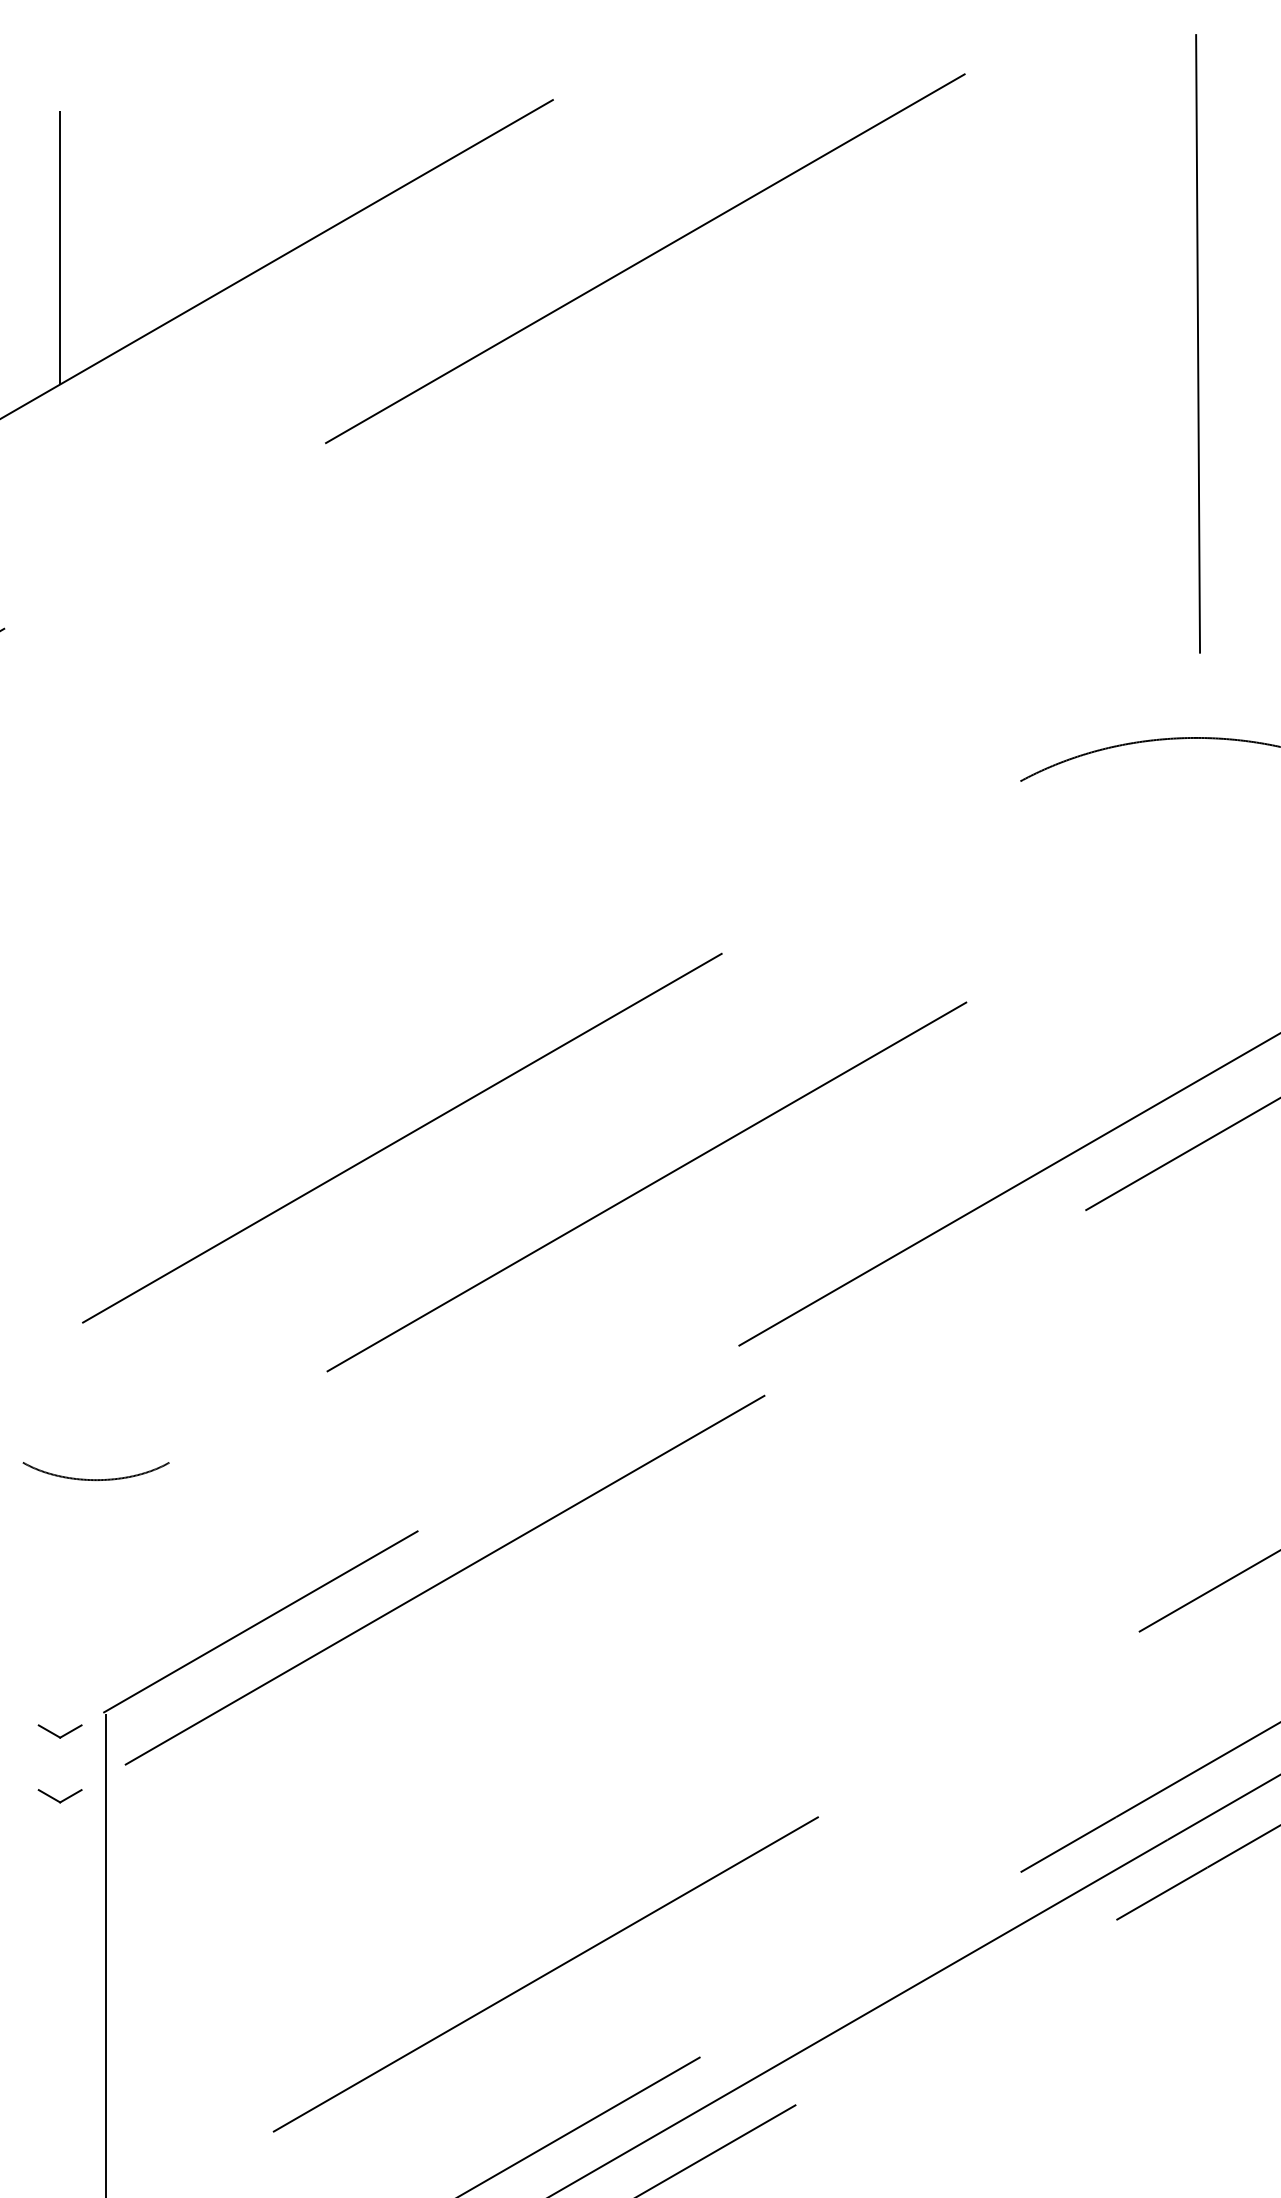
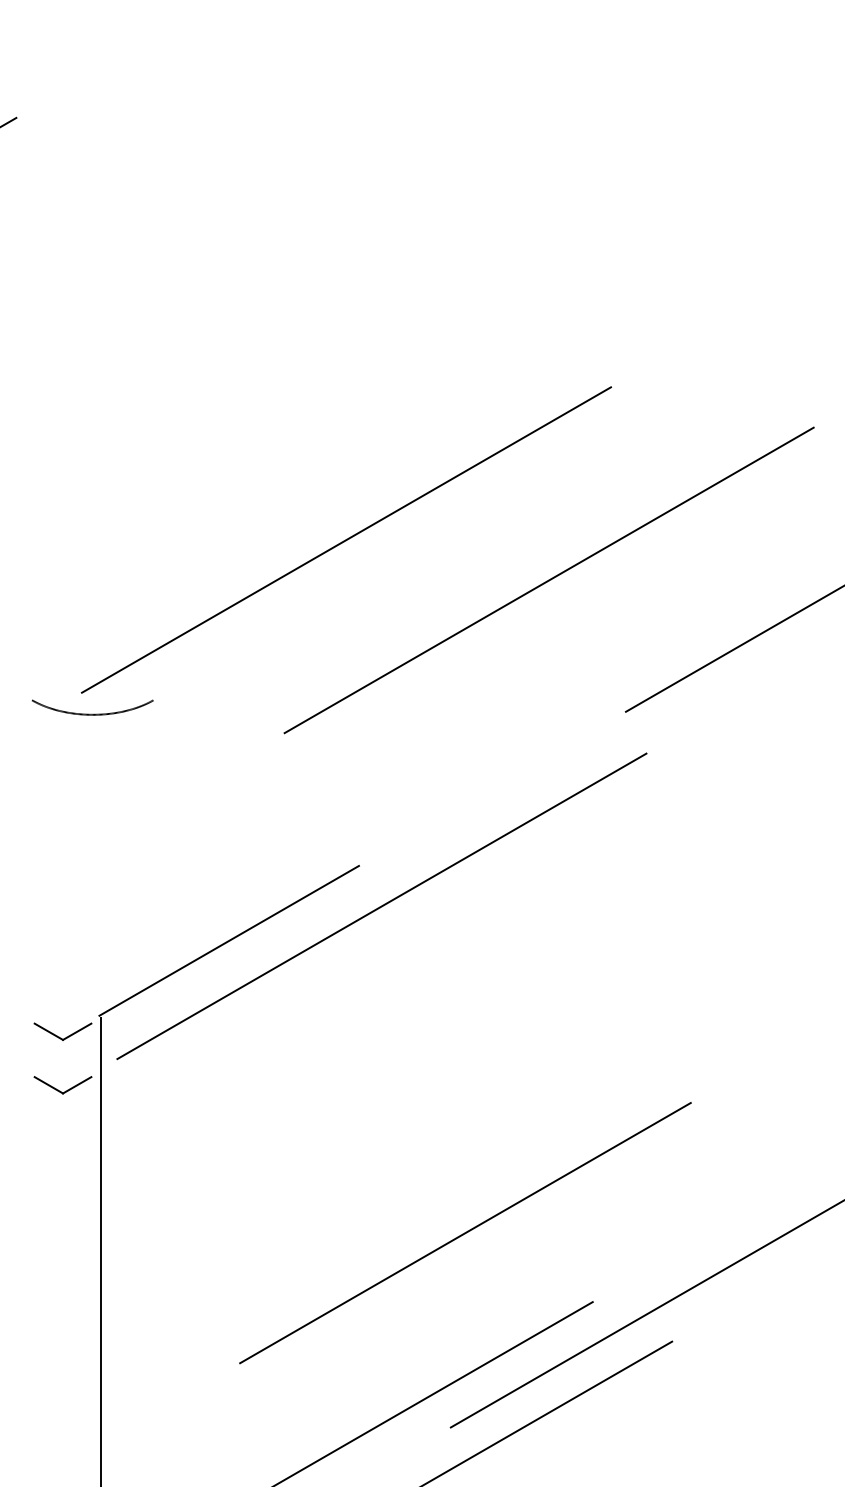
curve: (95, 1479) -> (92, 714), moved
part: (59, 1731) -> (62, 1031), size x1.6
part: (59, 1796) -> (62, 1085), size x1.6

